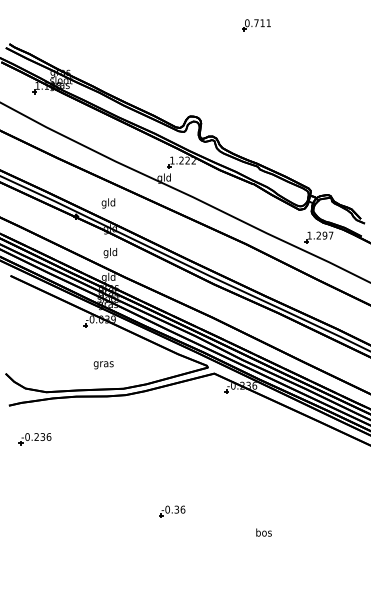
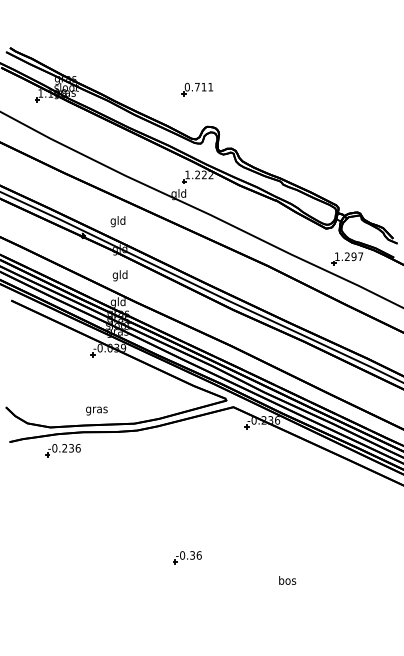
part: (255, 25) -> (196, 89), moved
text: (103, 364) -> (96, 410), moved
part: (34, 439) -> (62, 450), moved

